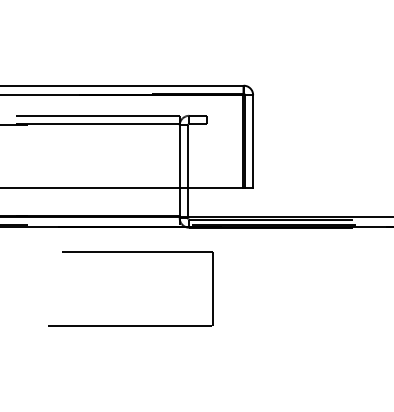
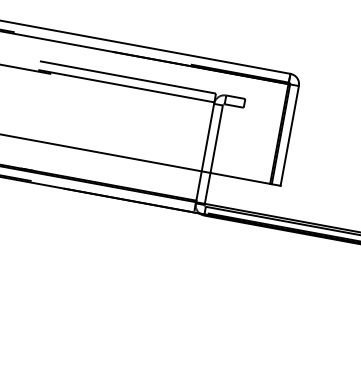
part: (130, 252) -> (136, 230), removed

